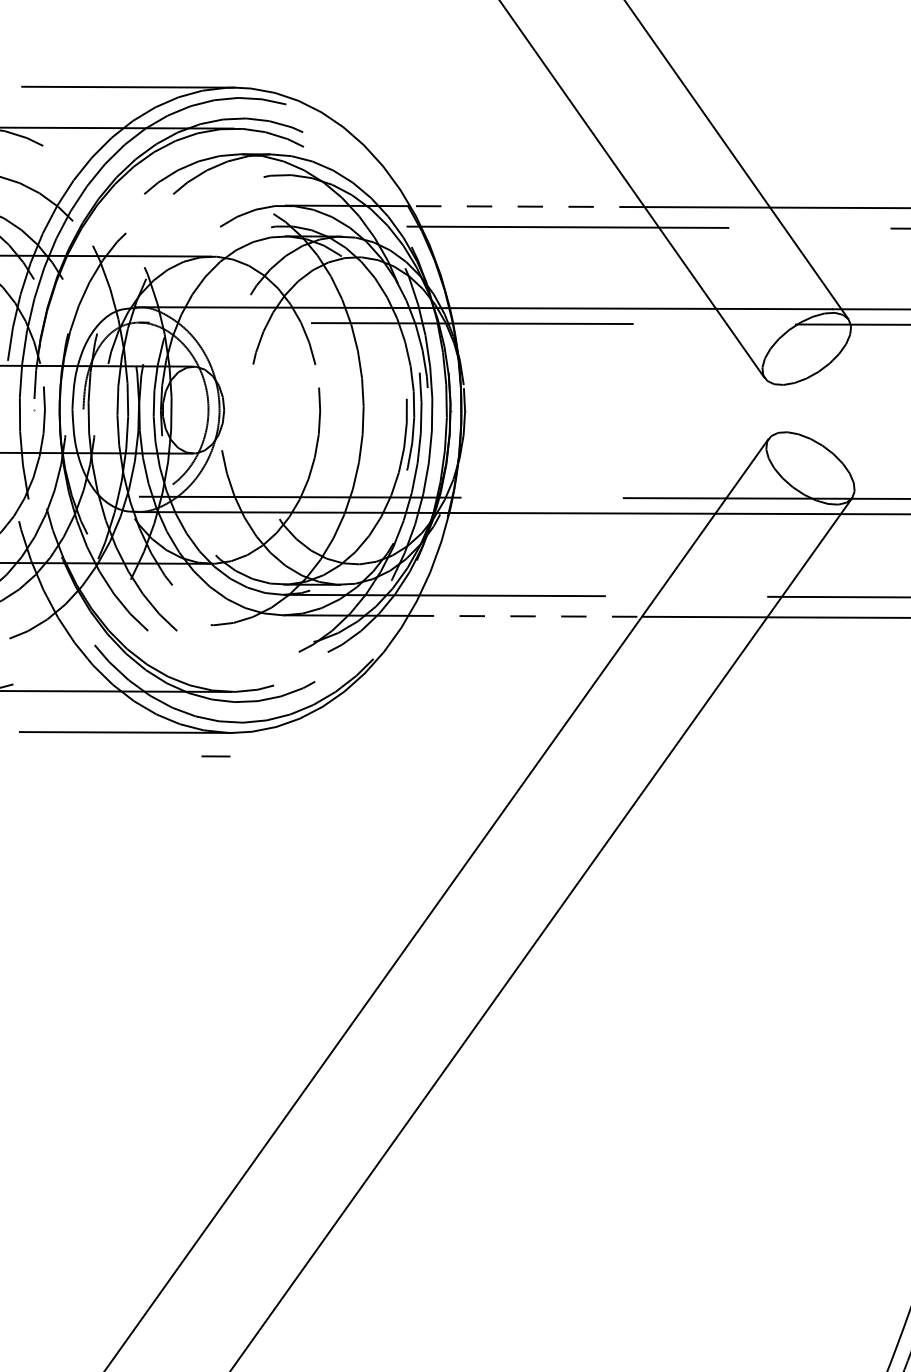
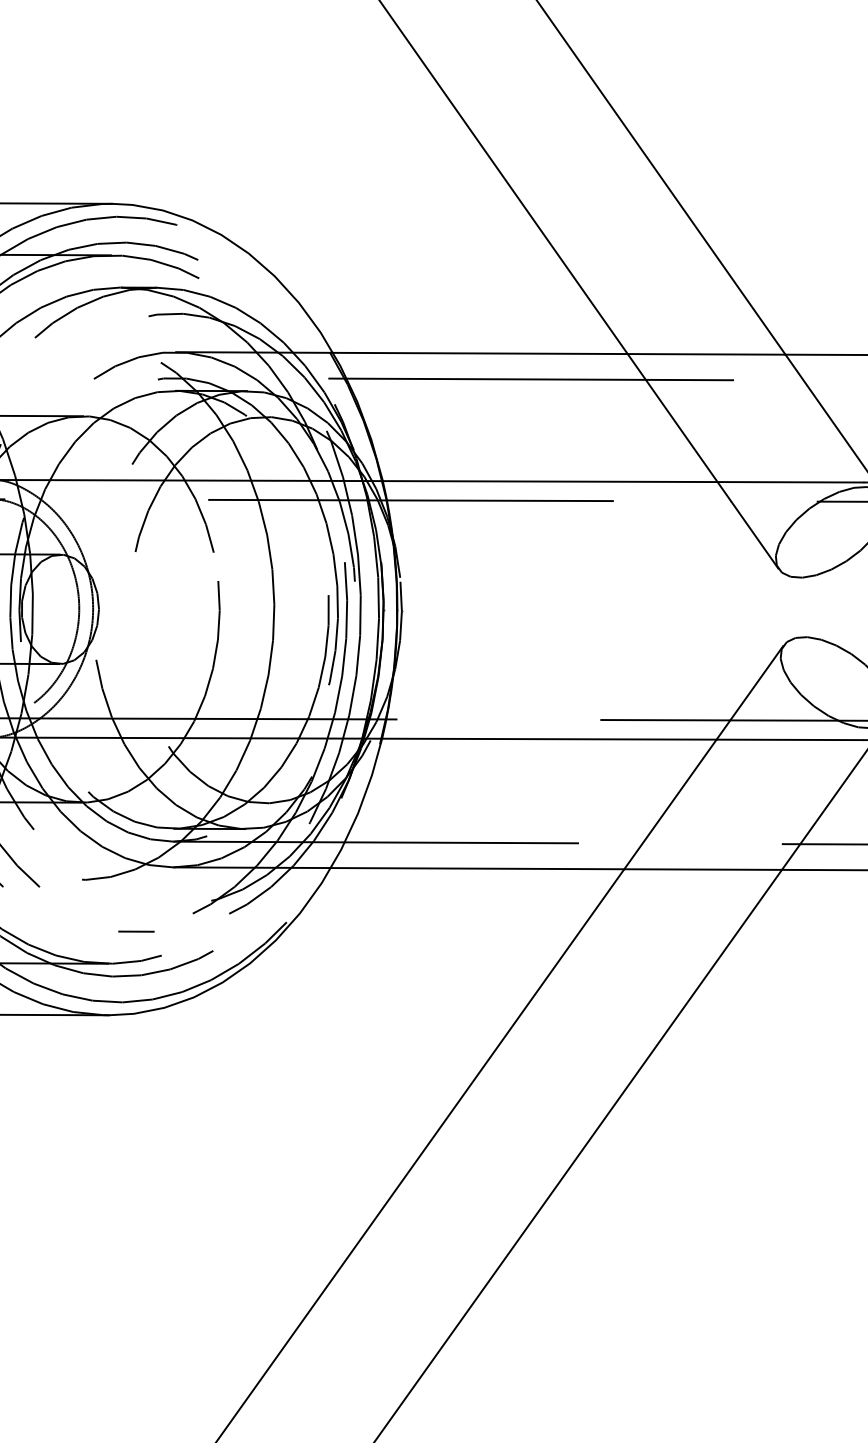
line: (527, 206) -> (480, 353), dashed -> solid
line: (525, 616) -> (477, 868), dashed -> solid
line: (215, 756) -> (135, 931), moved

